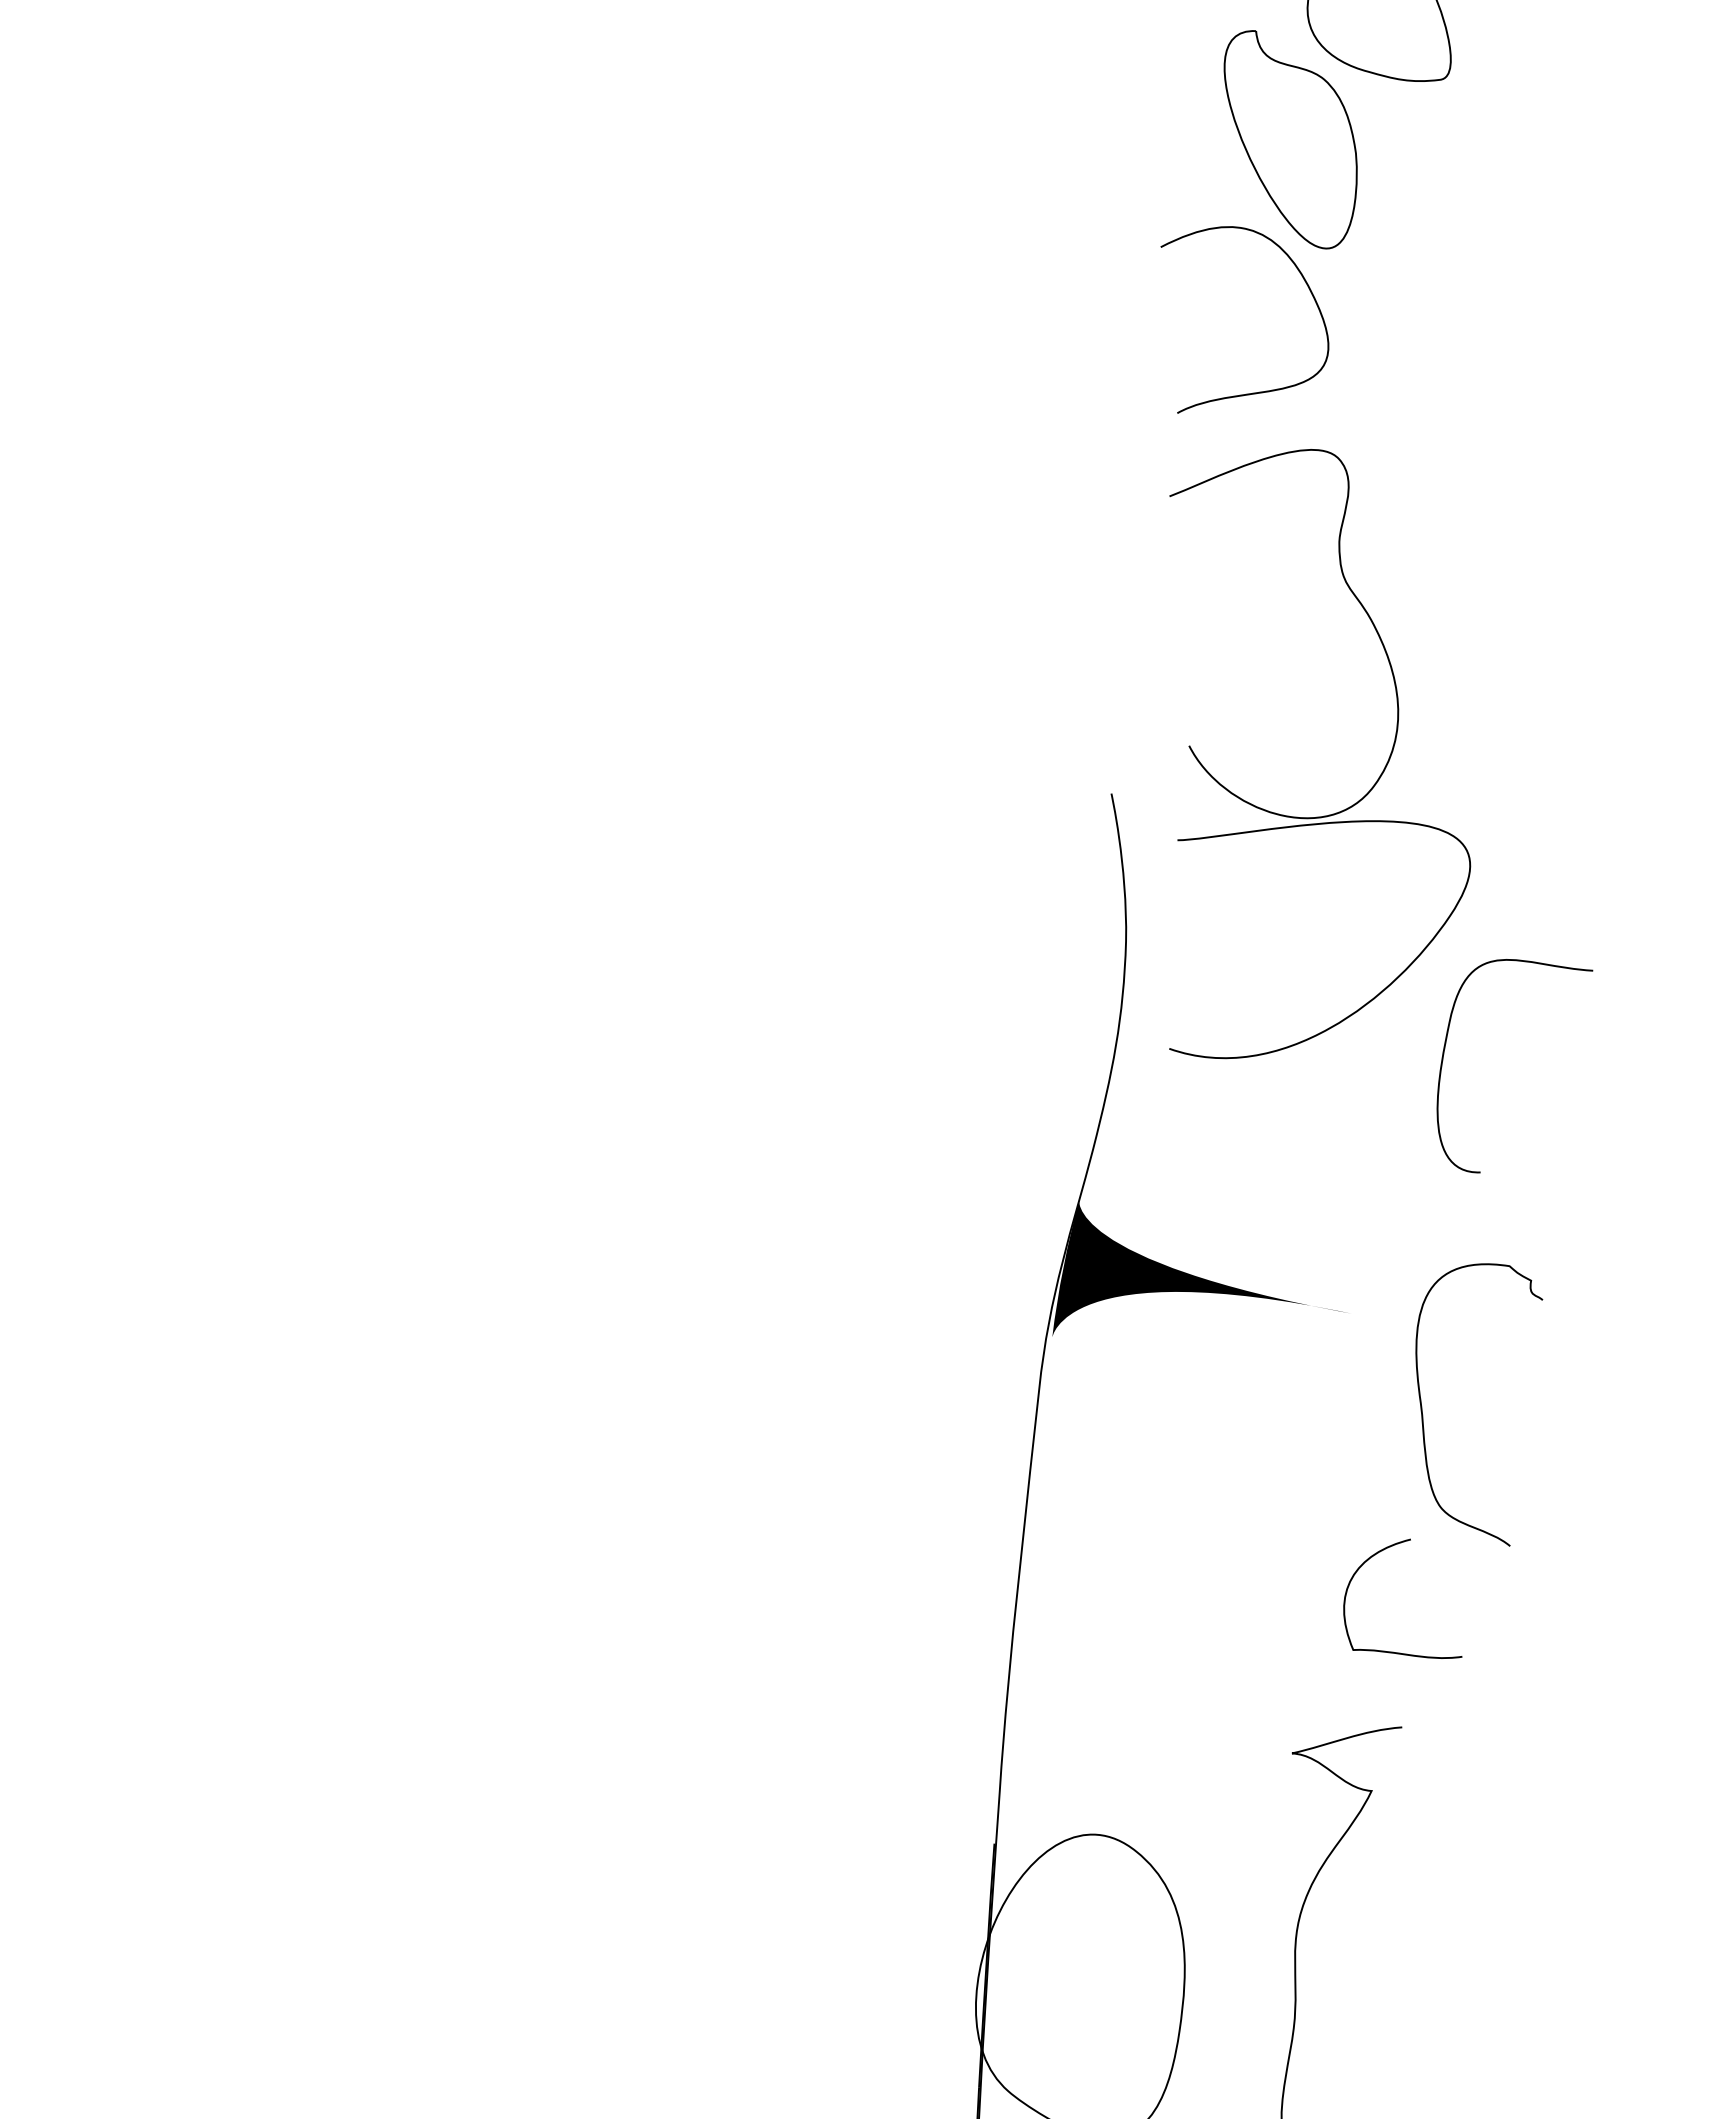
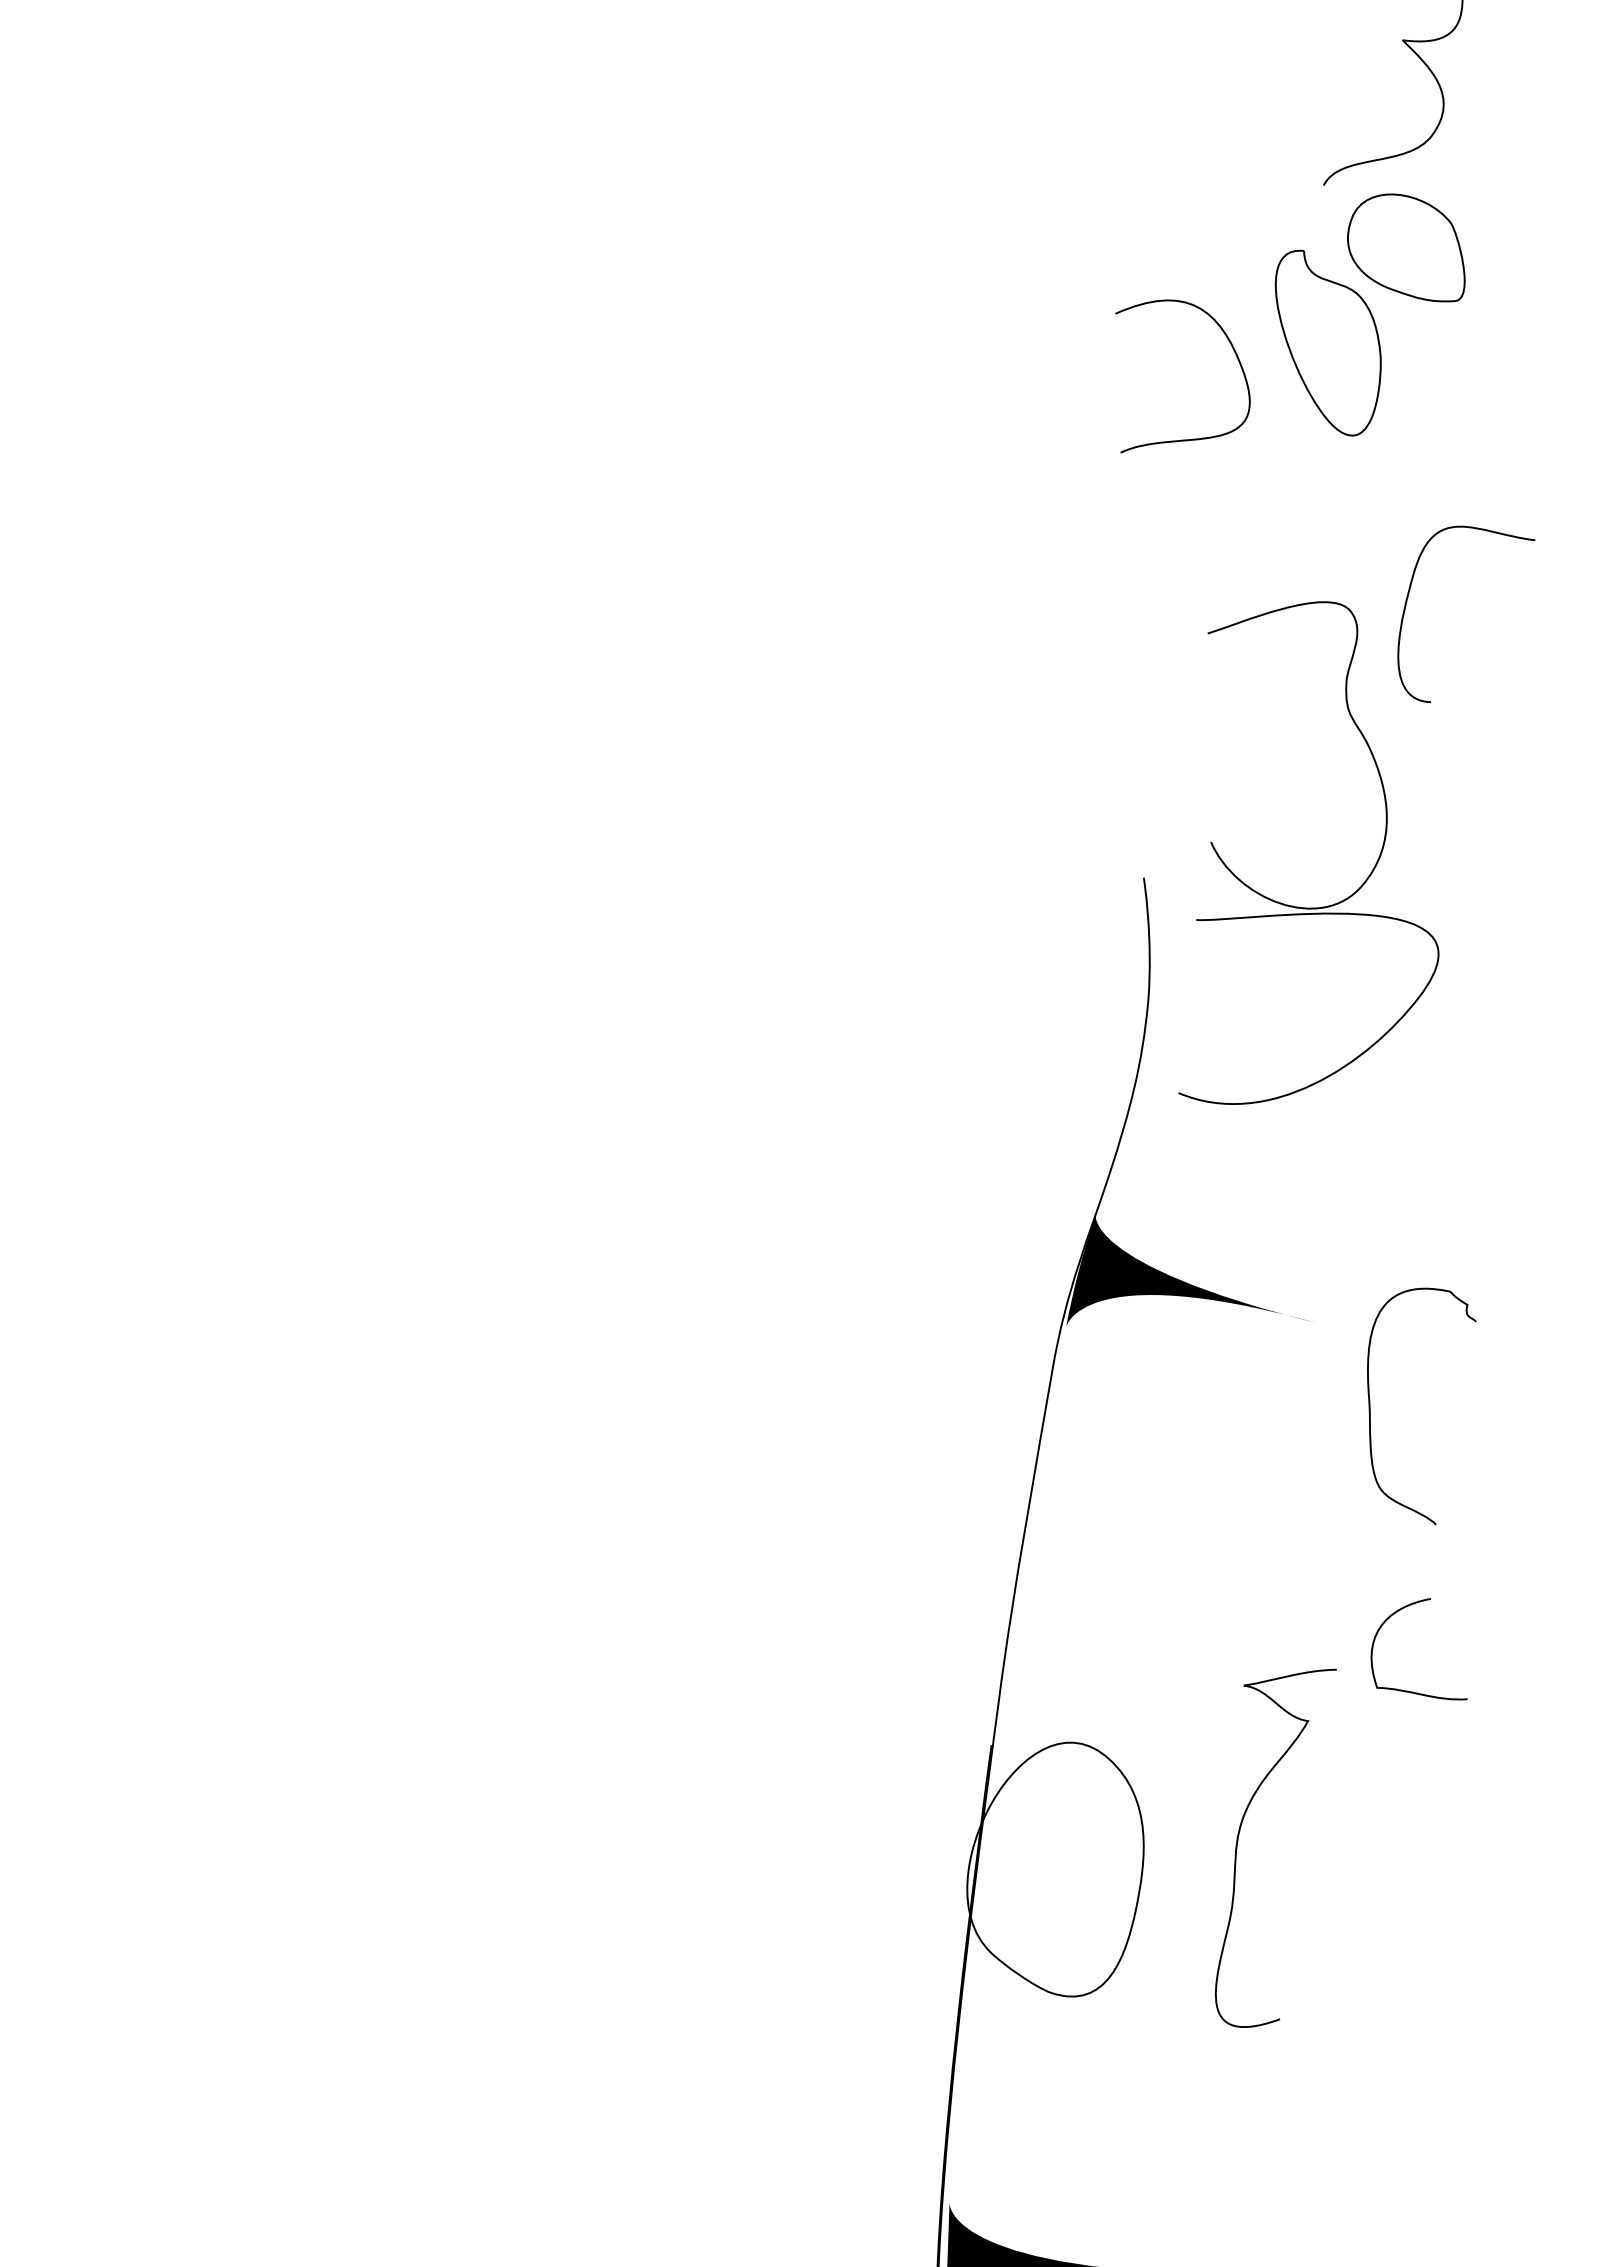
curve: (1307, 288) -> (1235, 355), moved
curve: (1446, 1045) -> (1409, 594), moved
curve: (1397, 1651) -> (1413, 1691), moved

